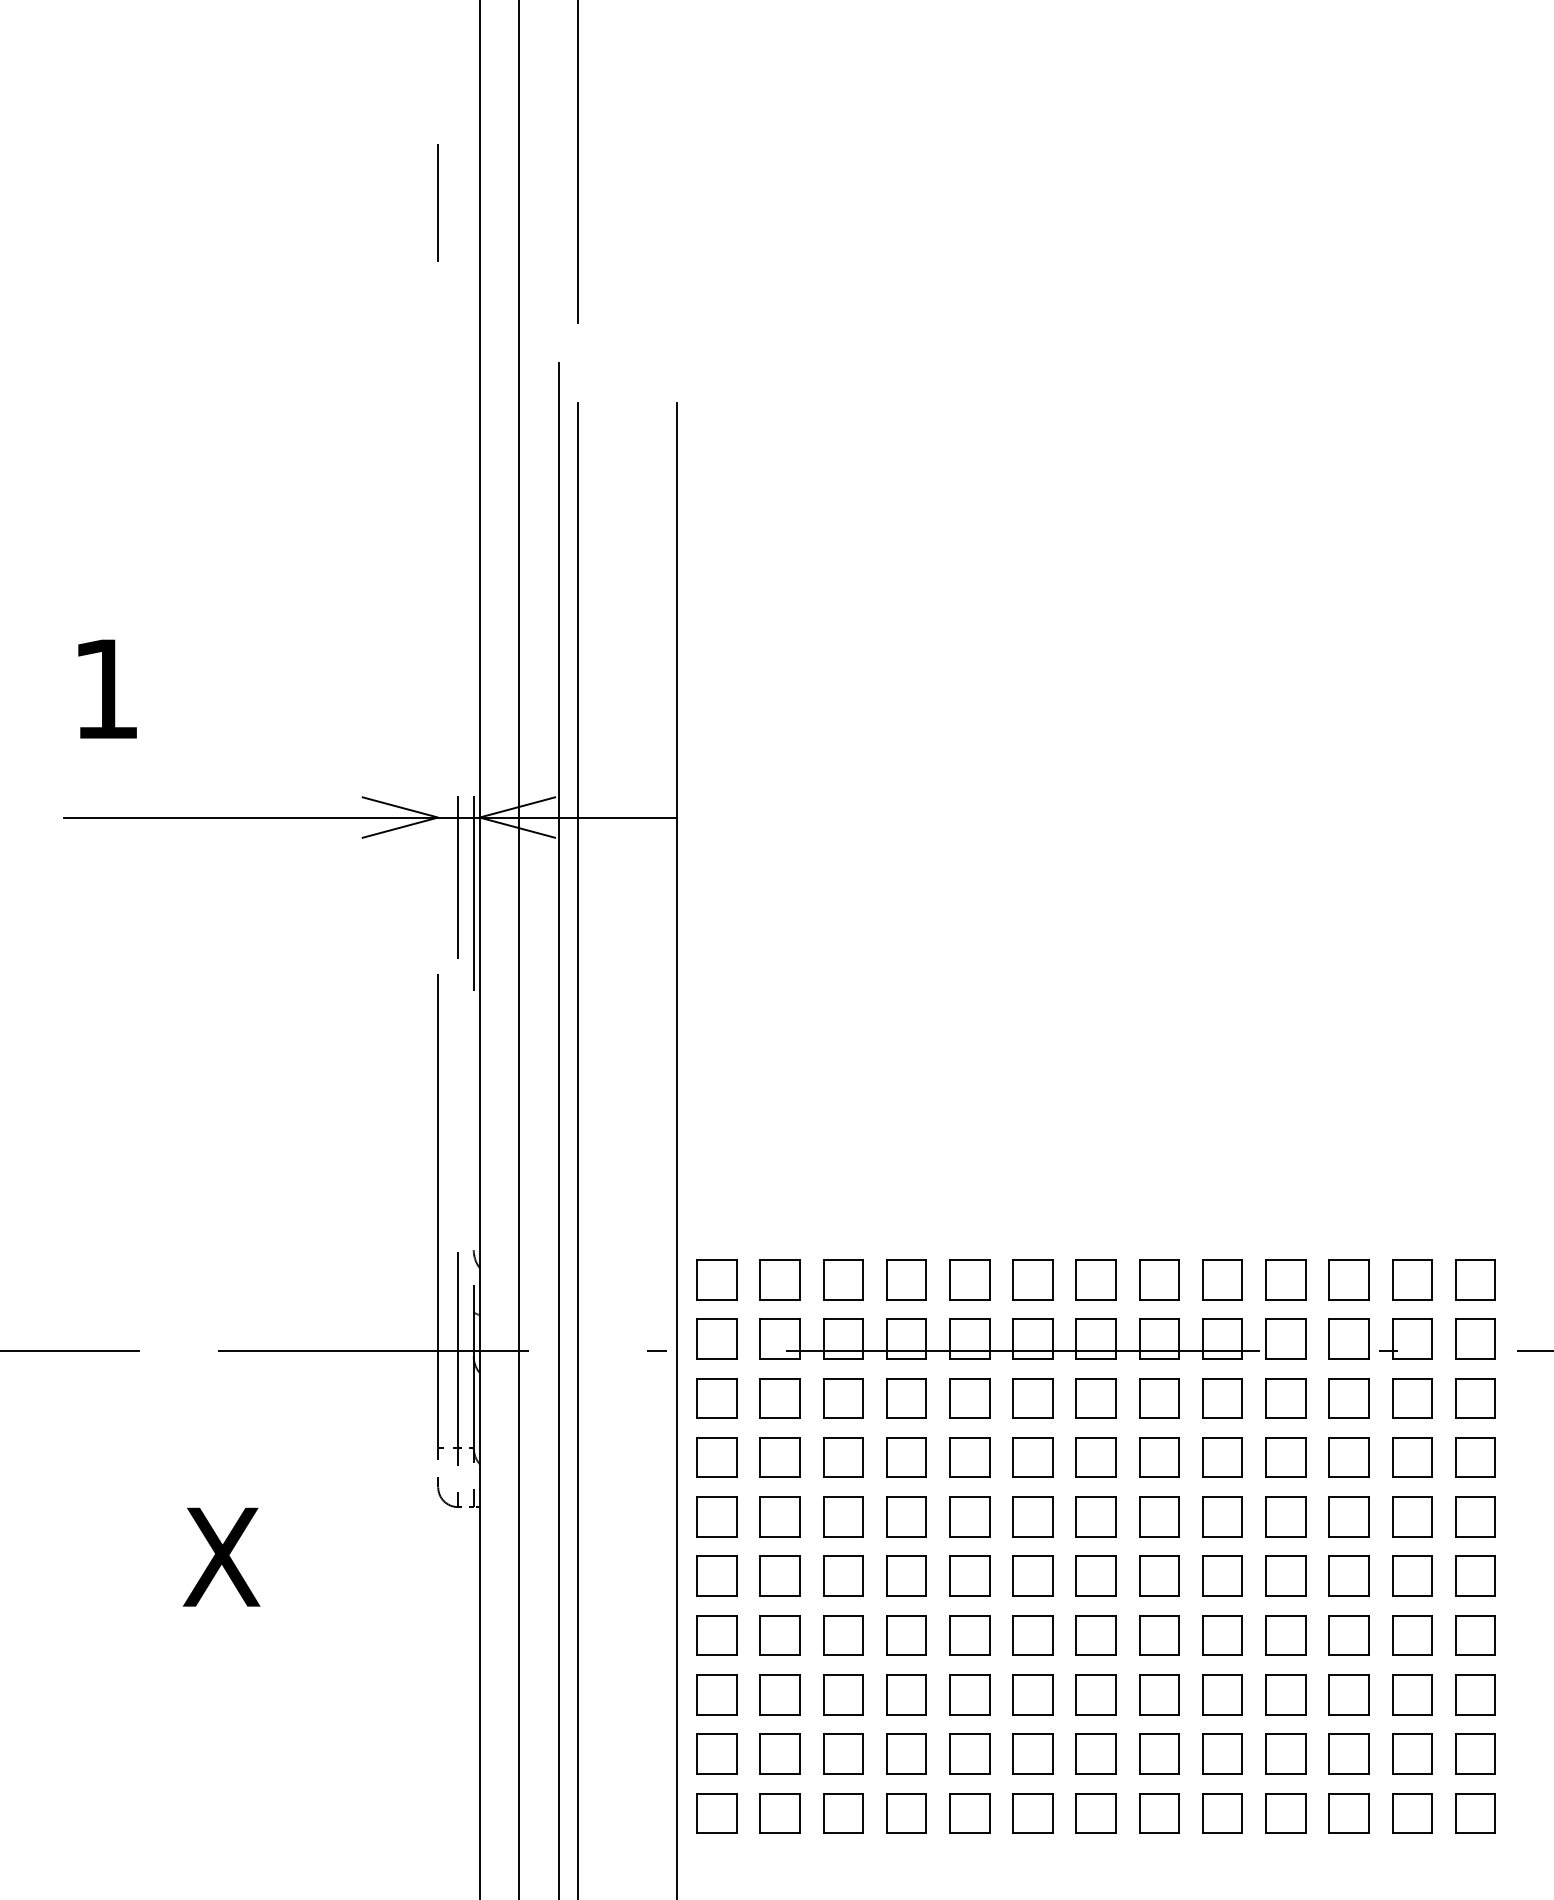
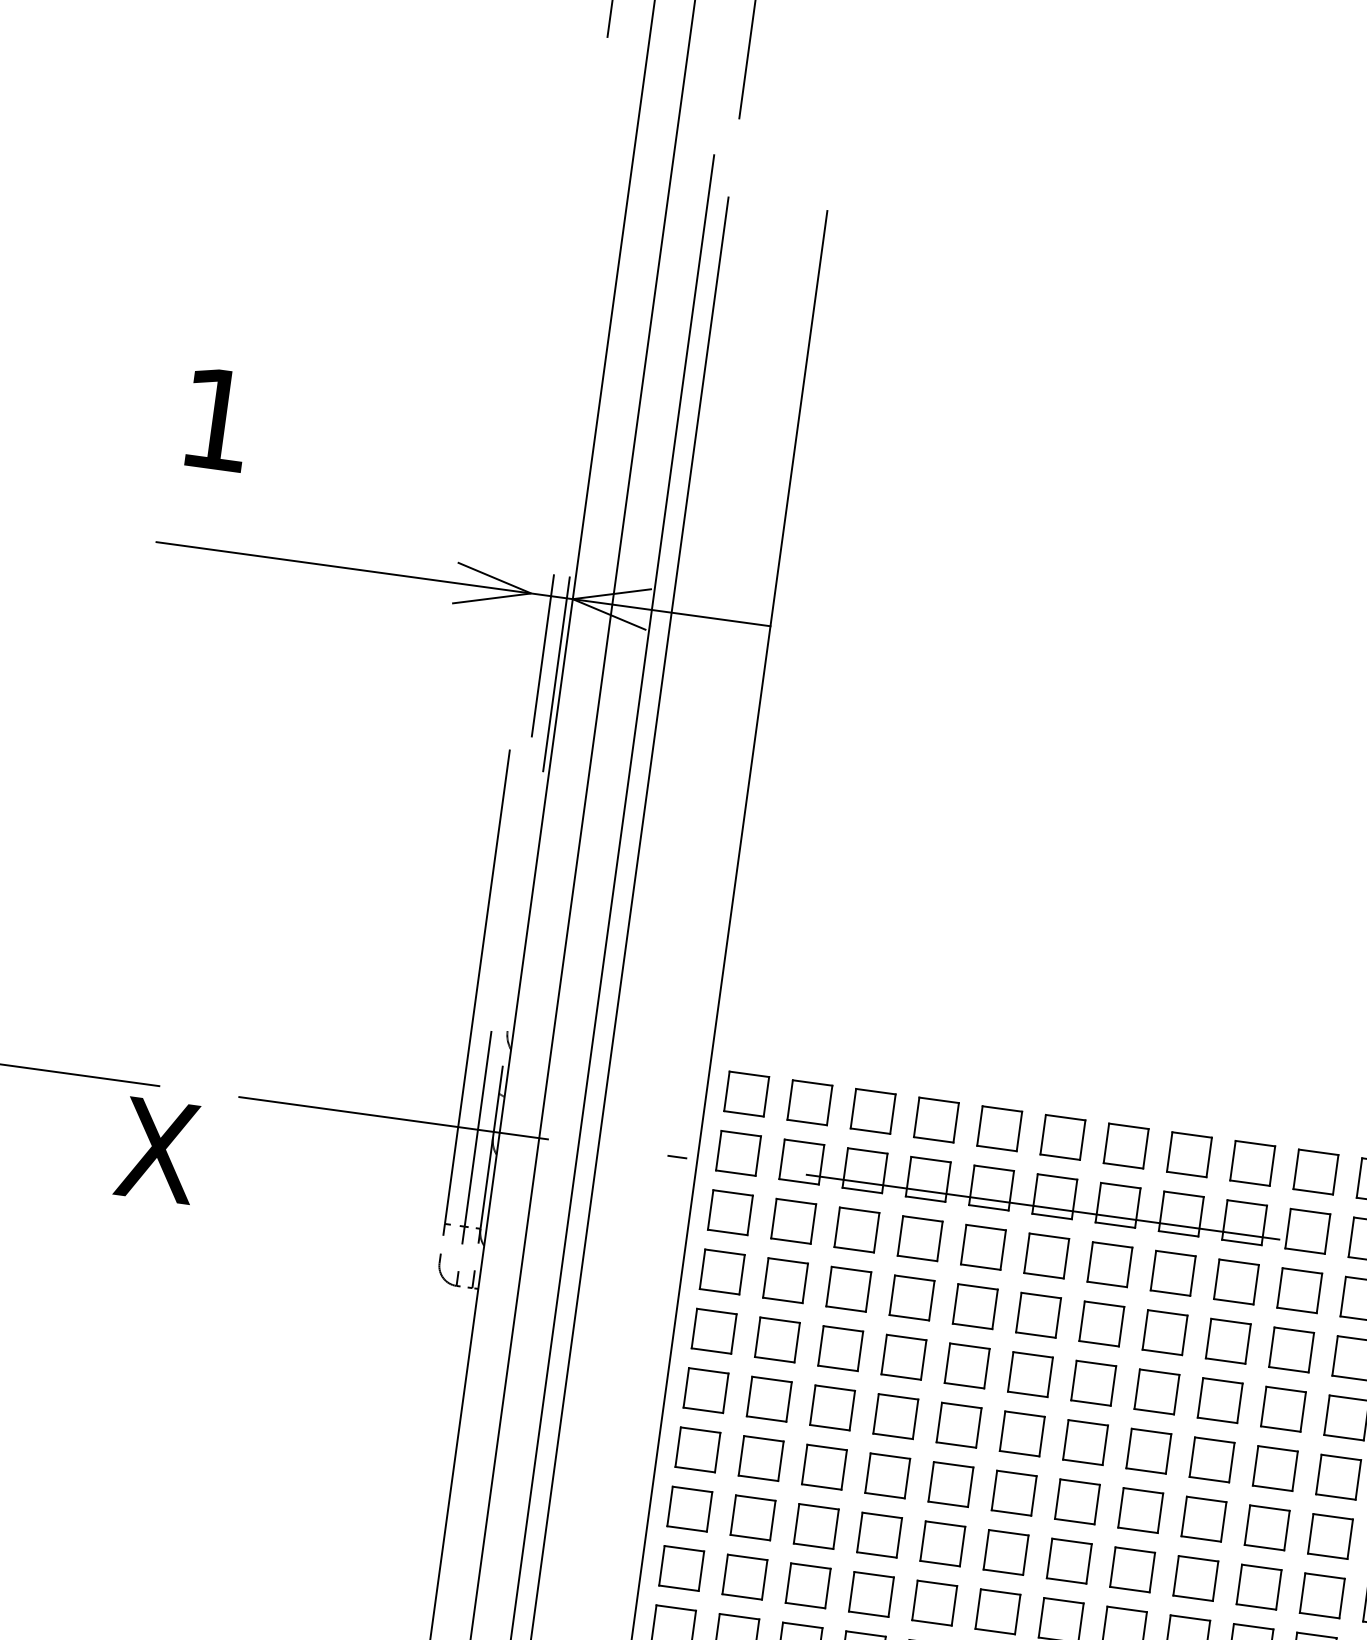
text: (221, 1556) -> (157, 1149), moved

